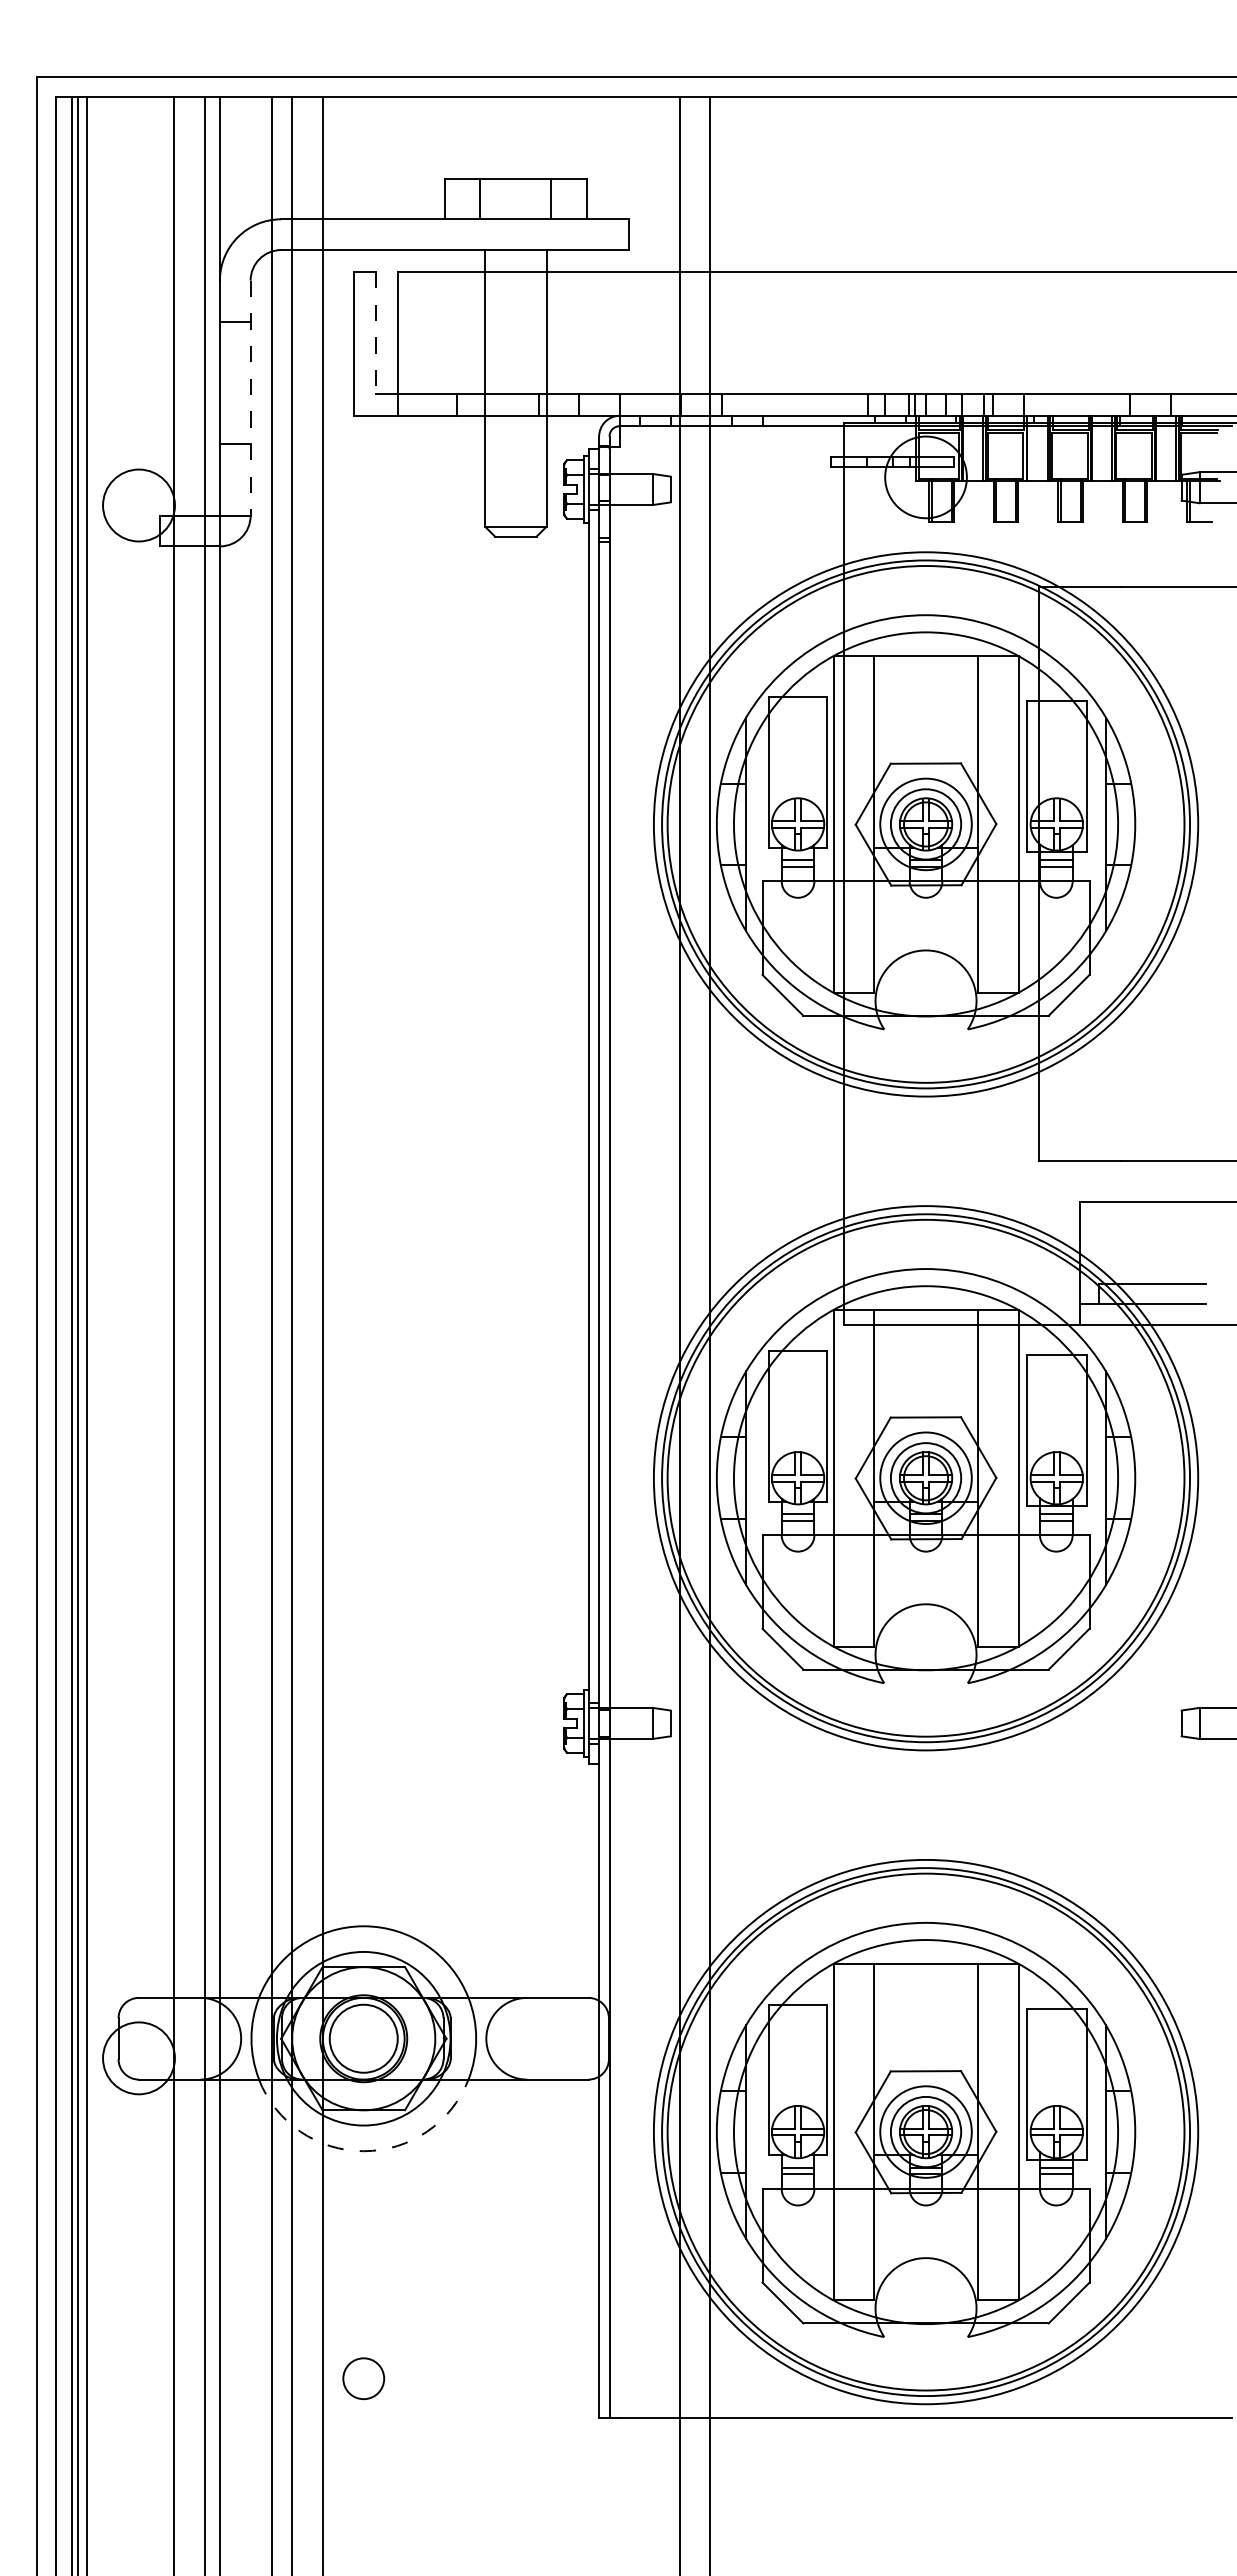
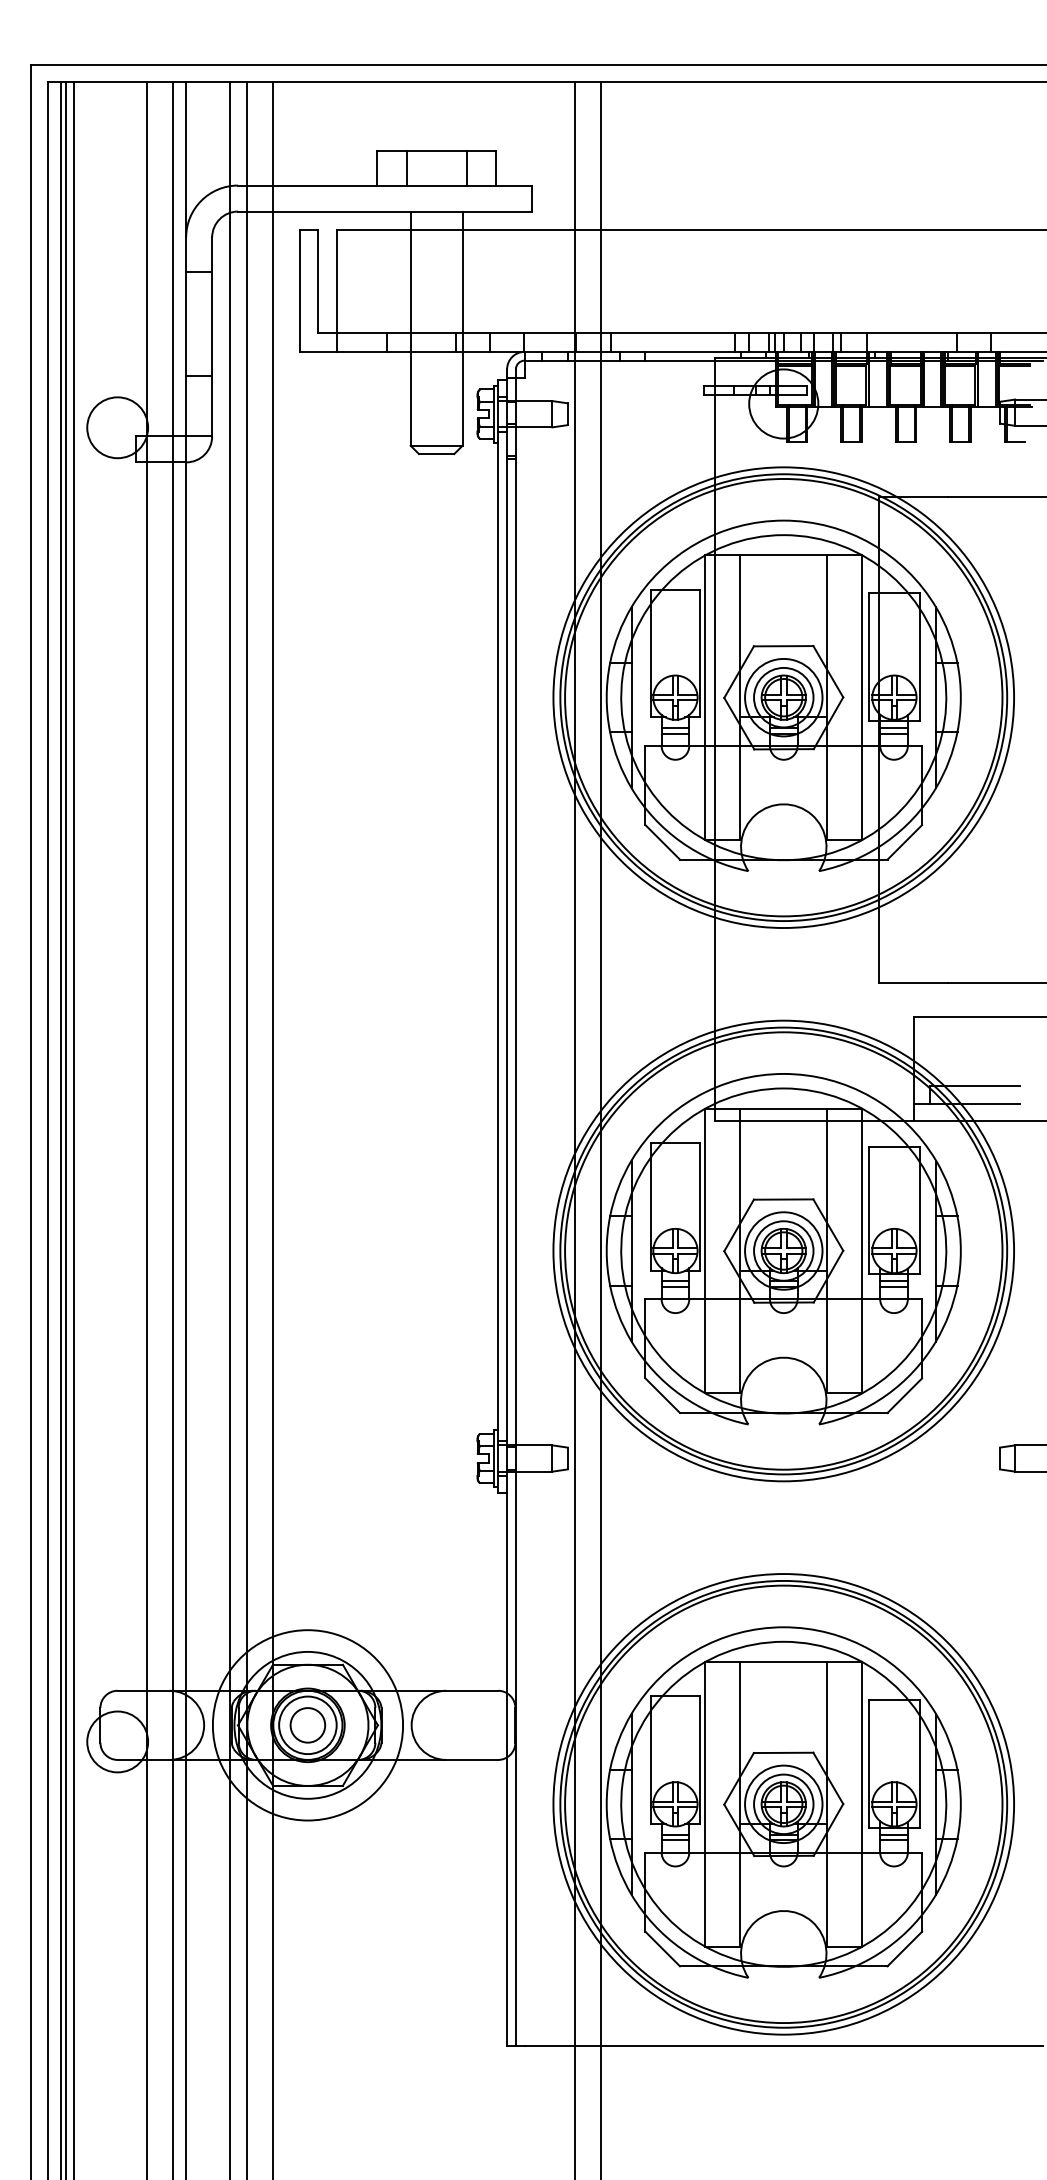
line: (375, 332) -> (317, 281), dashed -> solid
line: (250, 398) -> (212, 337), dashed -> solid
arc: (363, 2151) -> (307, 1820), dashed -> solid
circle: (363, 2378) -> (307, 1725), moved

